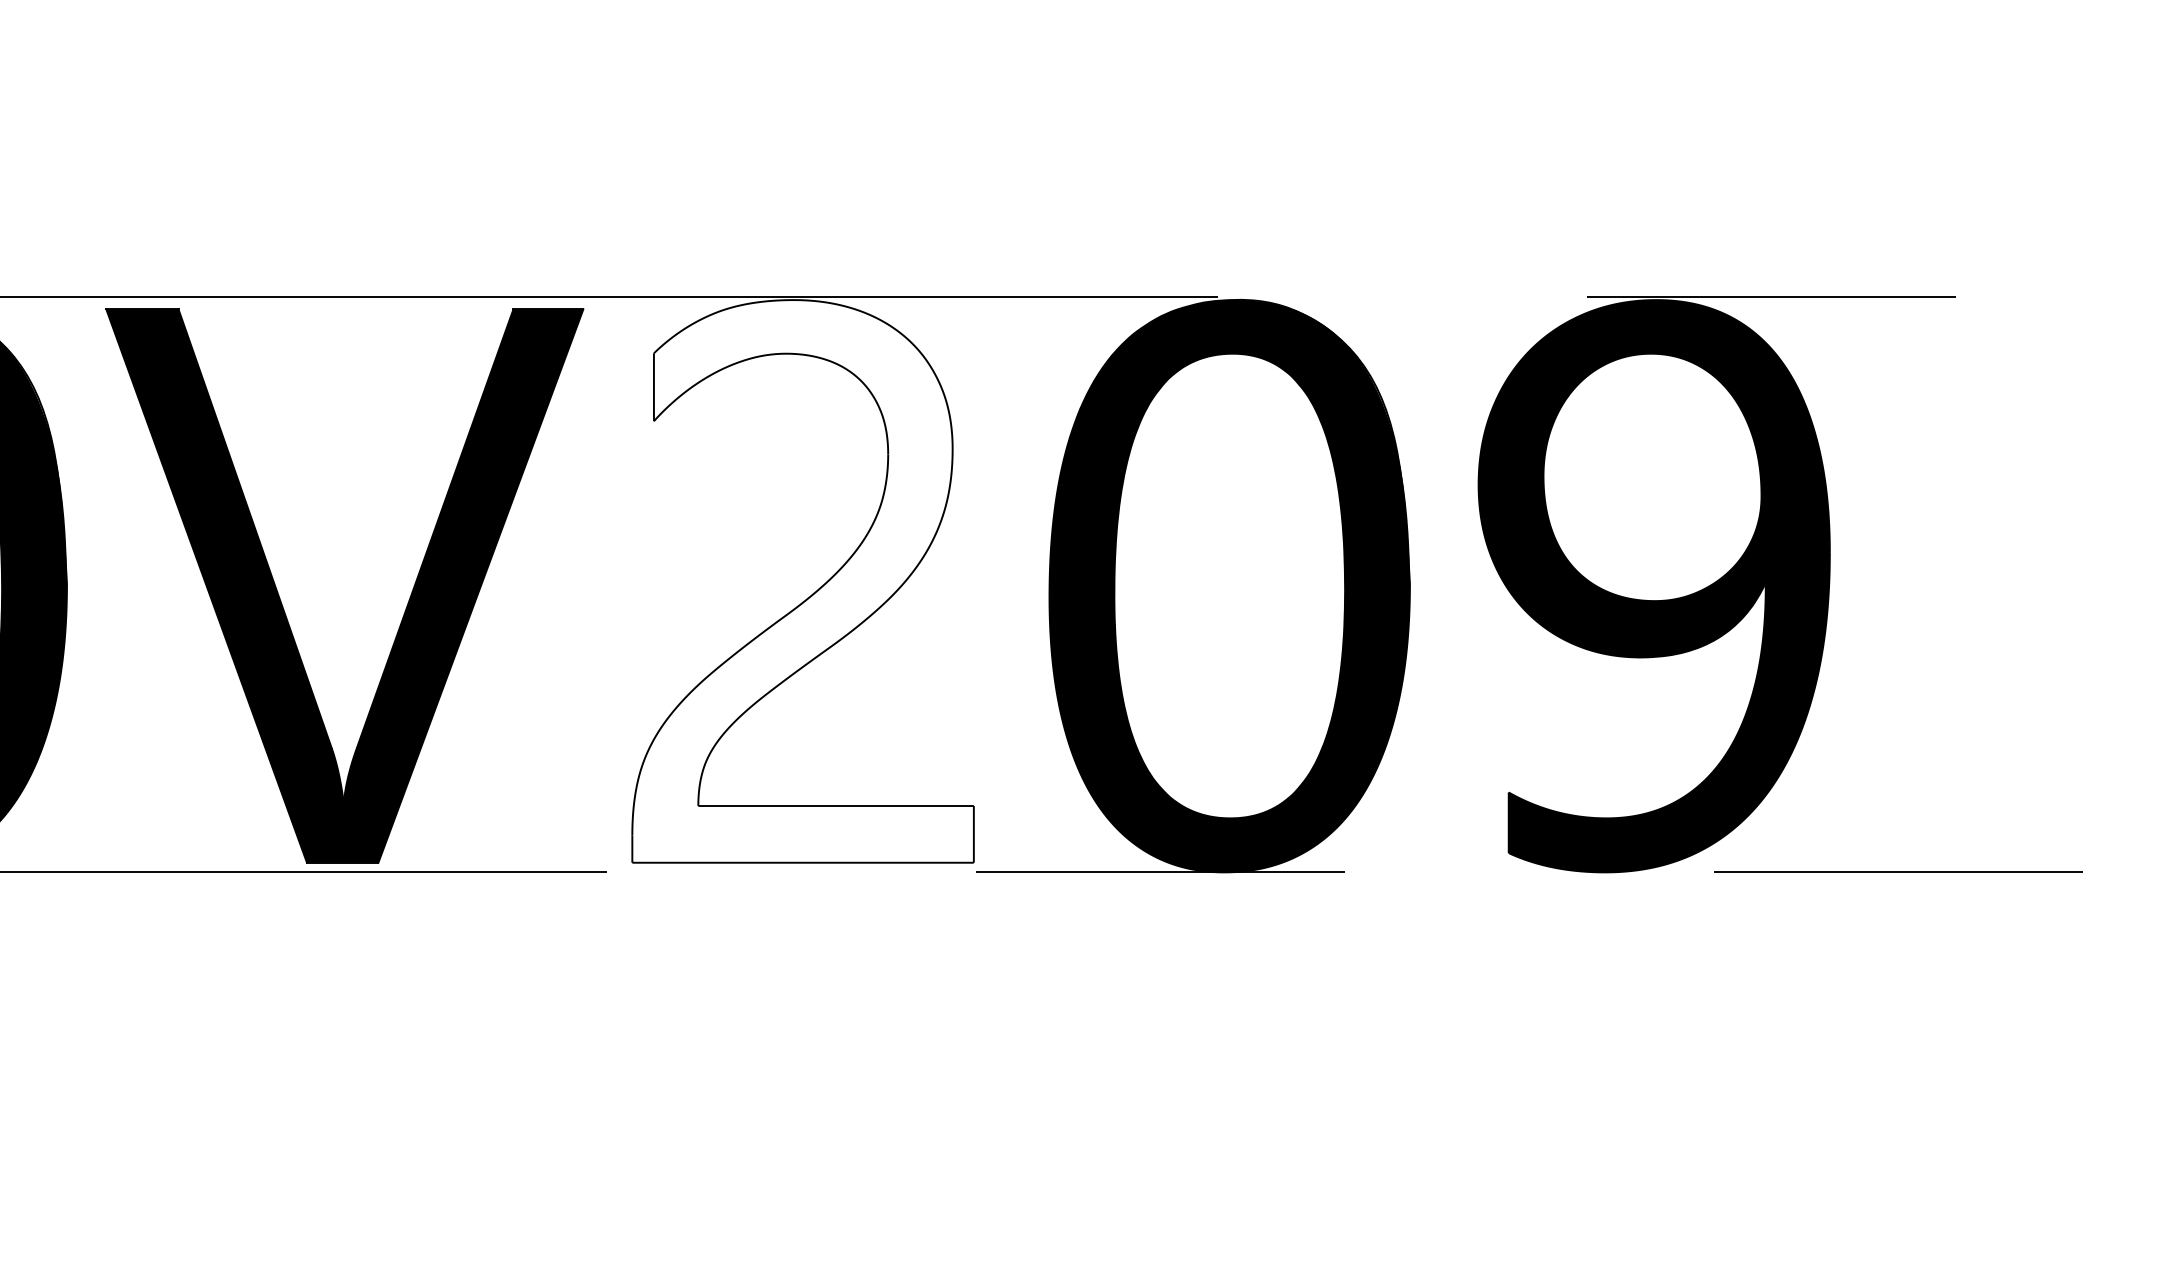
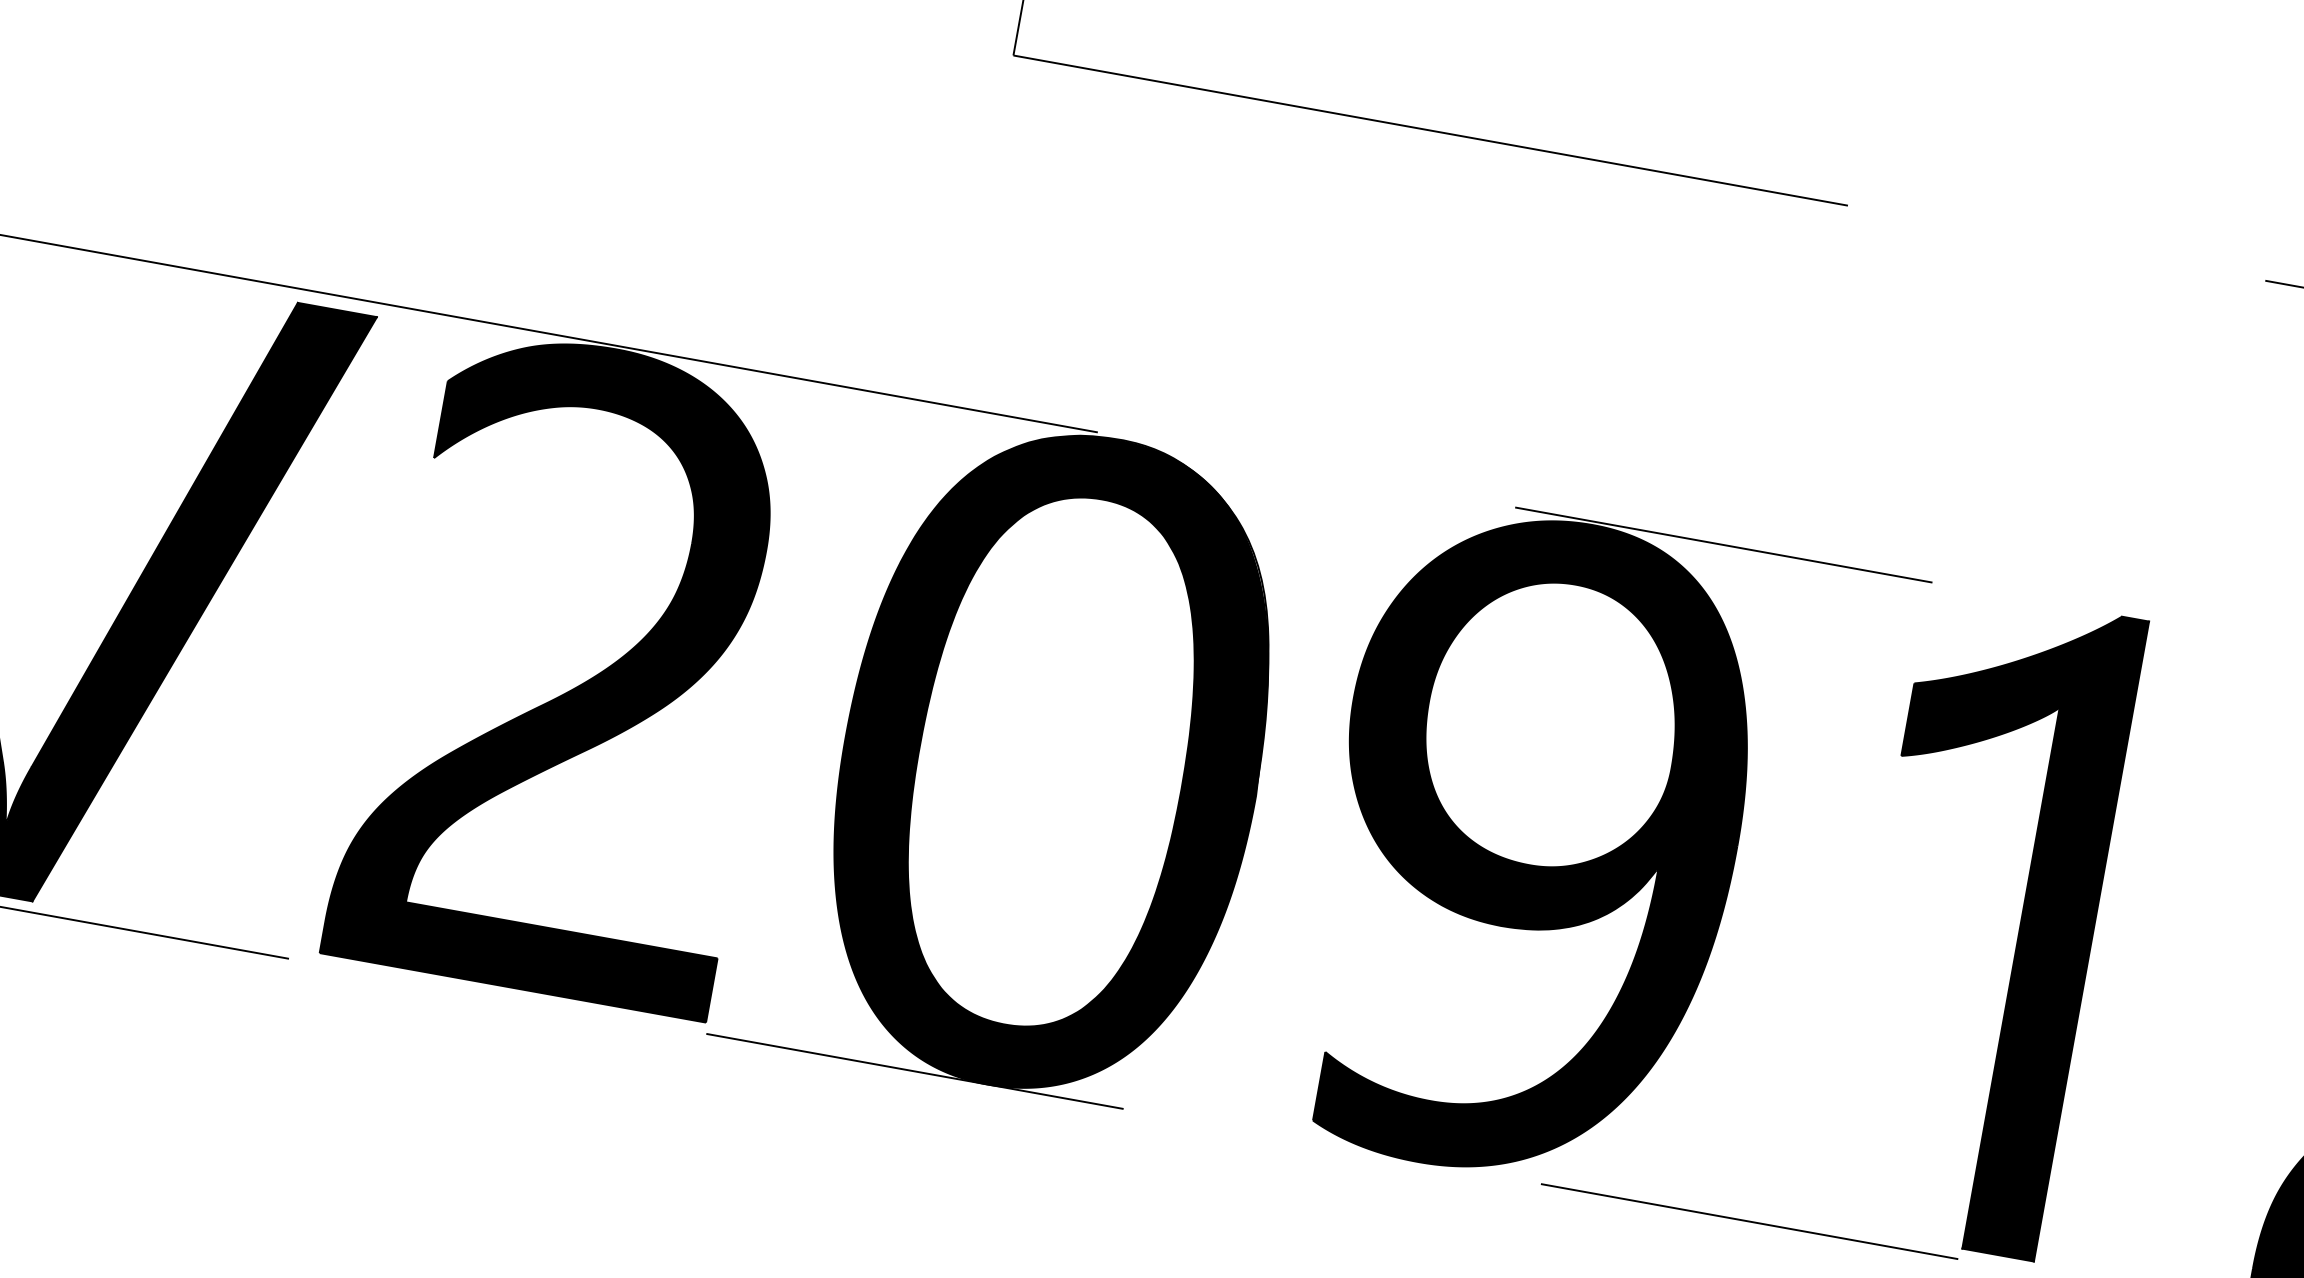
part: (2084, 579) -> (2019, 928), added
fill: (802, 581) -> (569, 669), added

